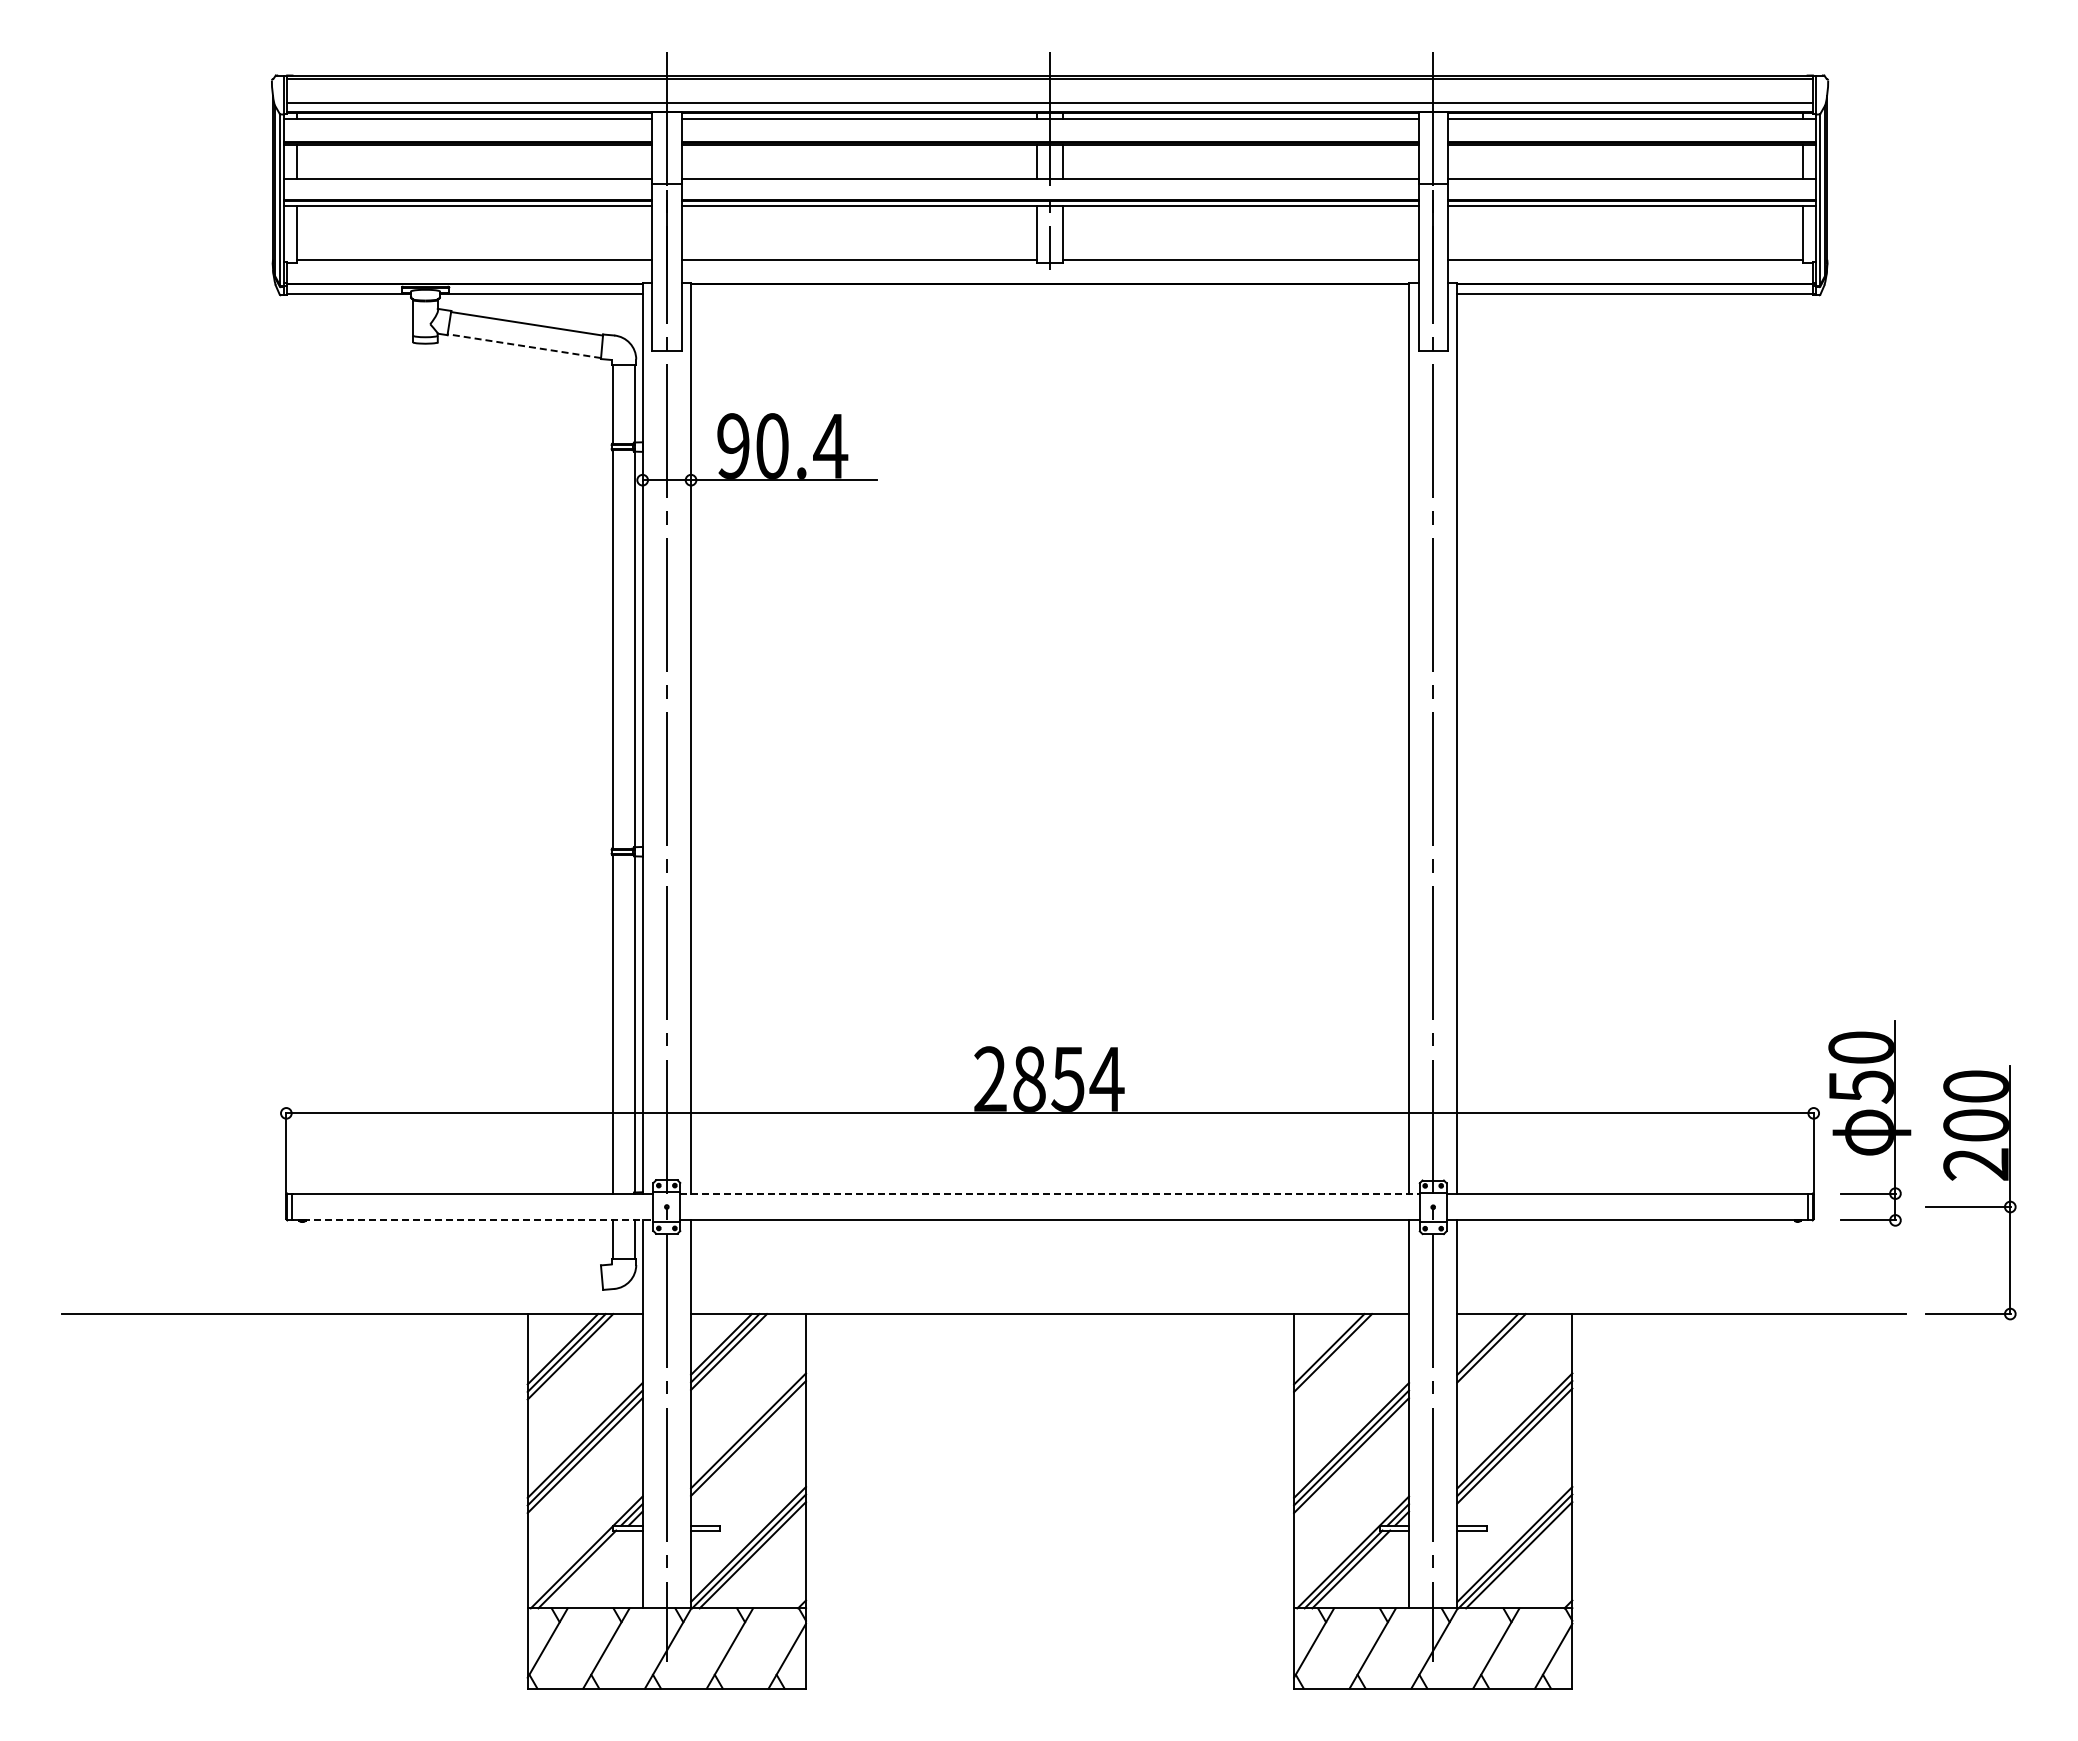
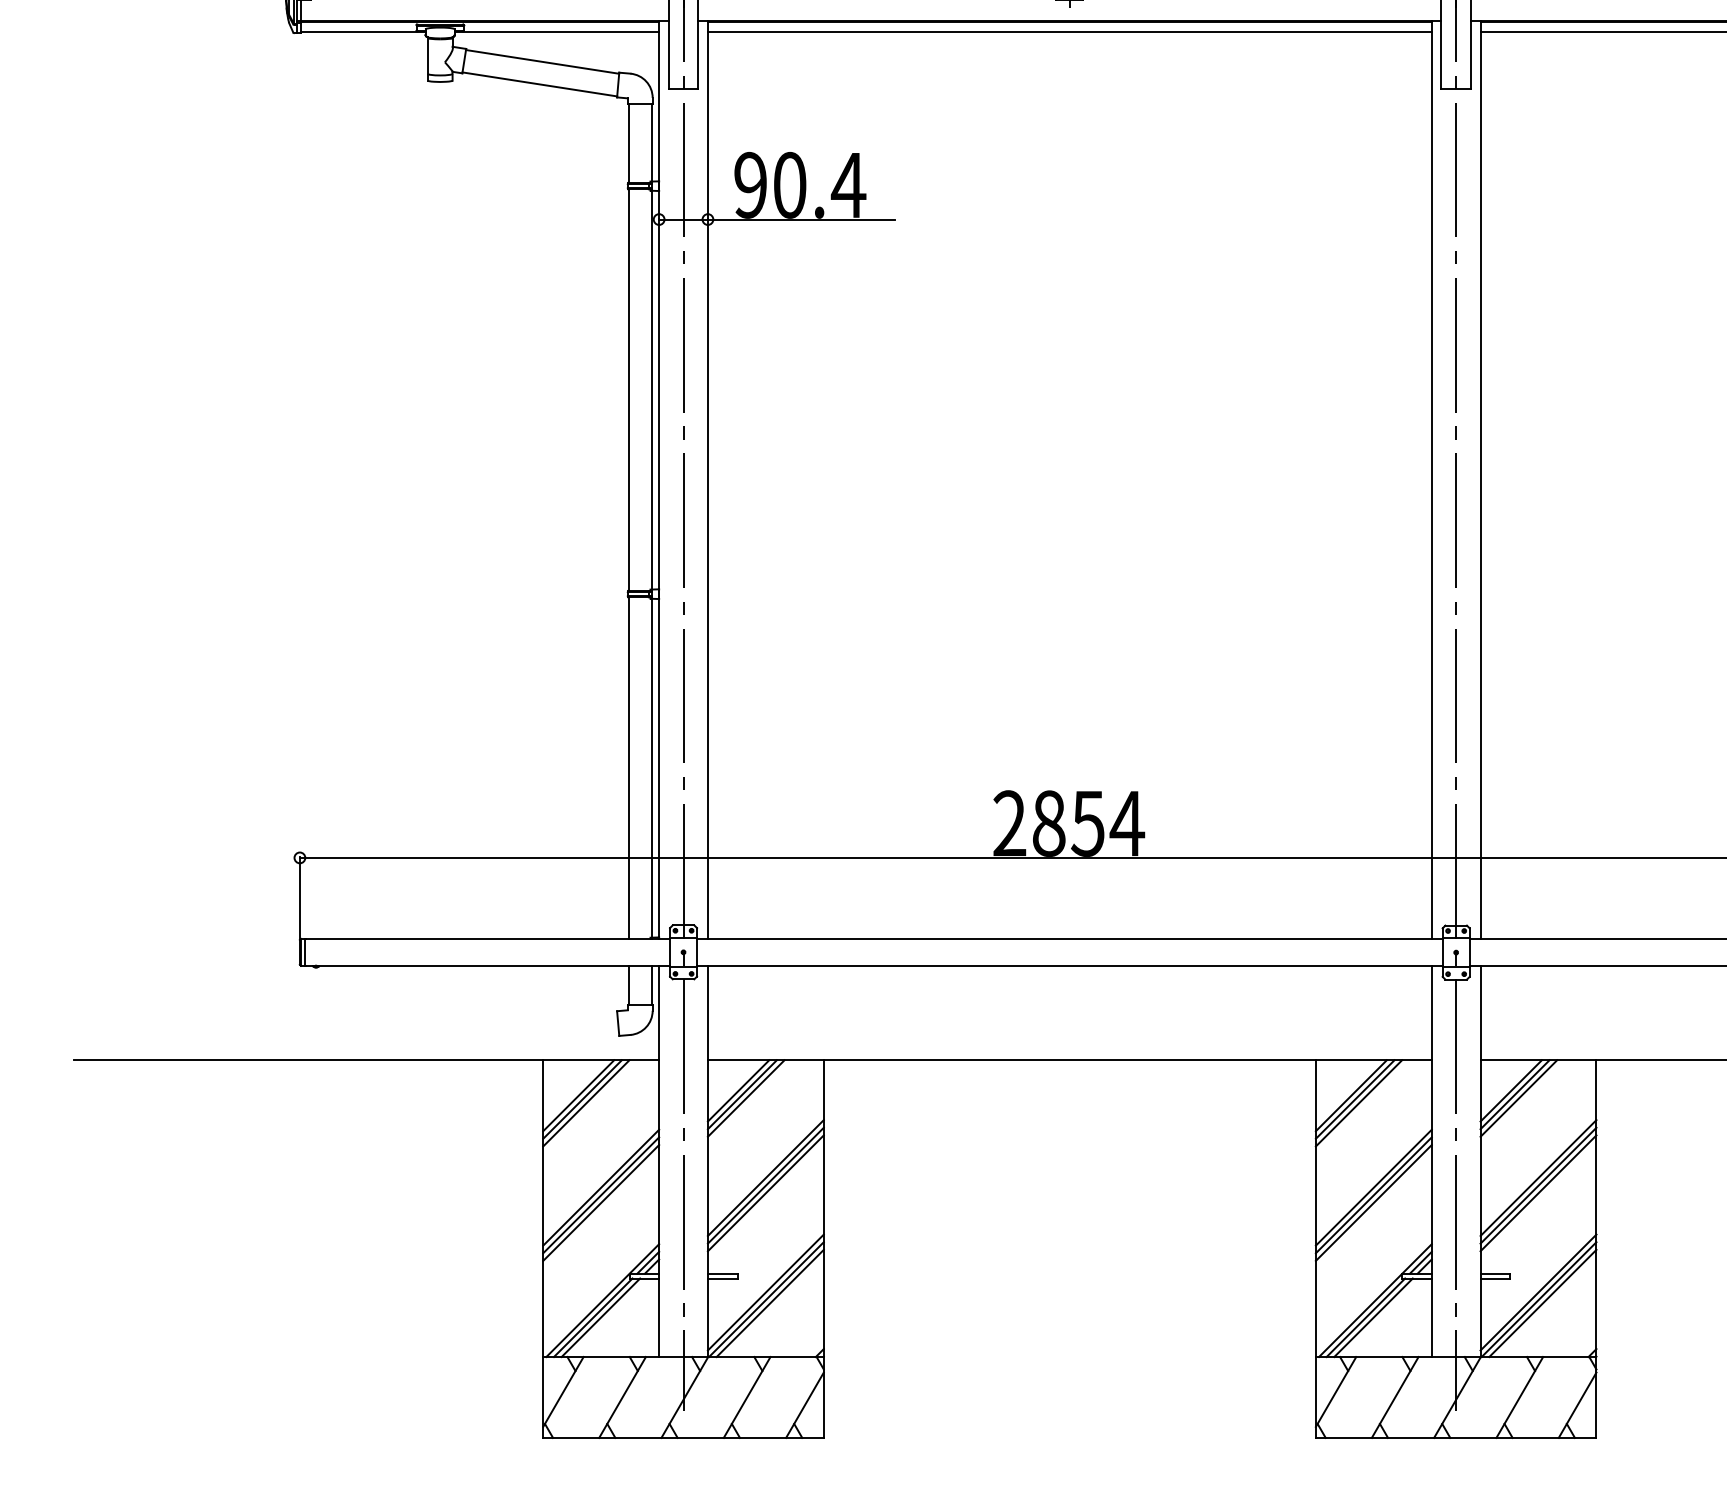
line: (1050, 293) -> (1070, 31), added
line: (524, 346) -> (540, 84), dashed -> solid
line: (1050, 1193) -> (1070, 938), dashed -> solid
line: (472, 1220) -> (487, 965), dashed -> solid
line: (1495, 1351) -> (1518, 1098), added
line: (1336, 1356) -> (1358, 1103), added
line: (748, 1445) -> (765, 1192), added
line: (584, 1569) -> (600, 1317), added

